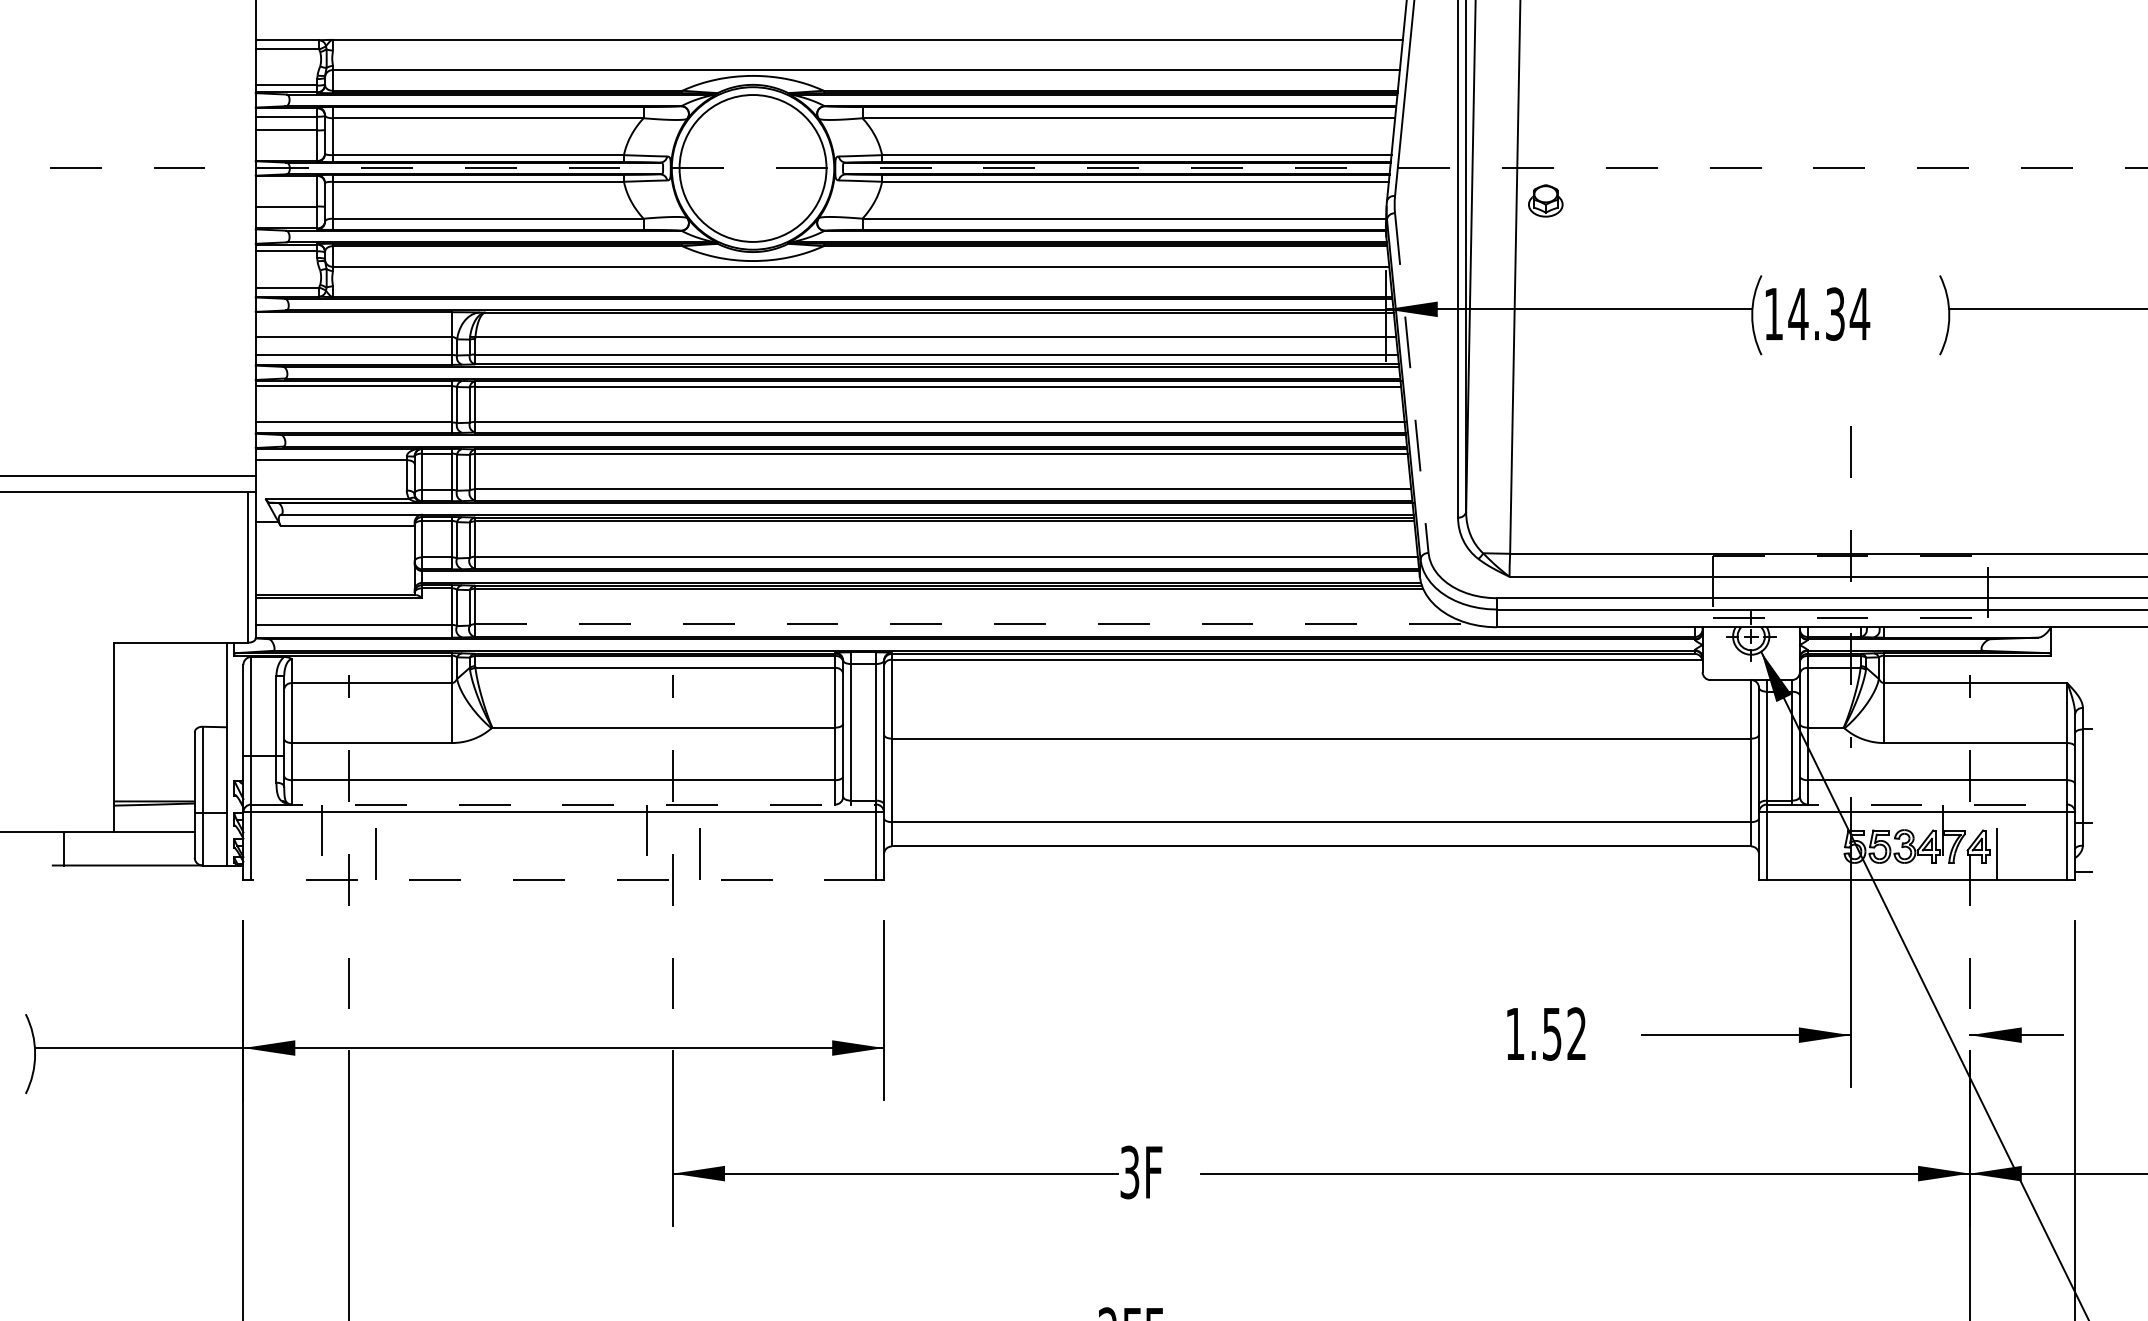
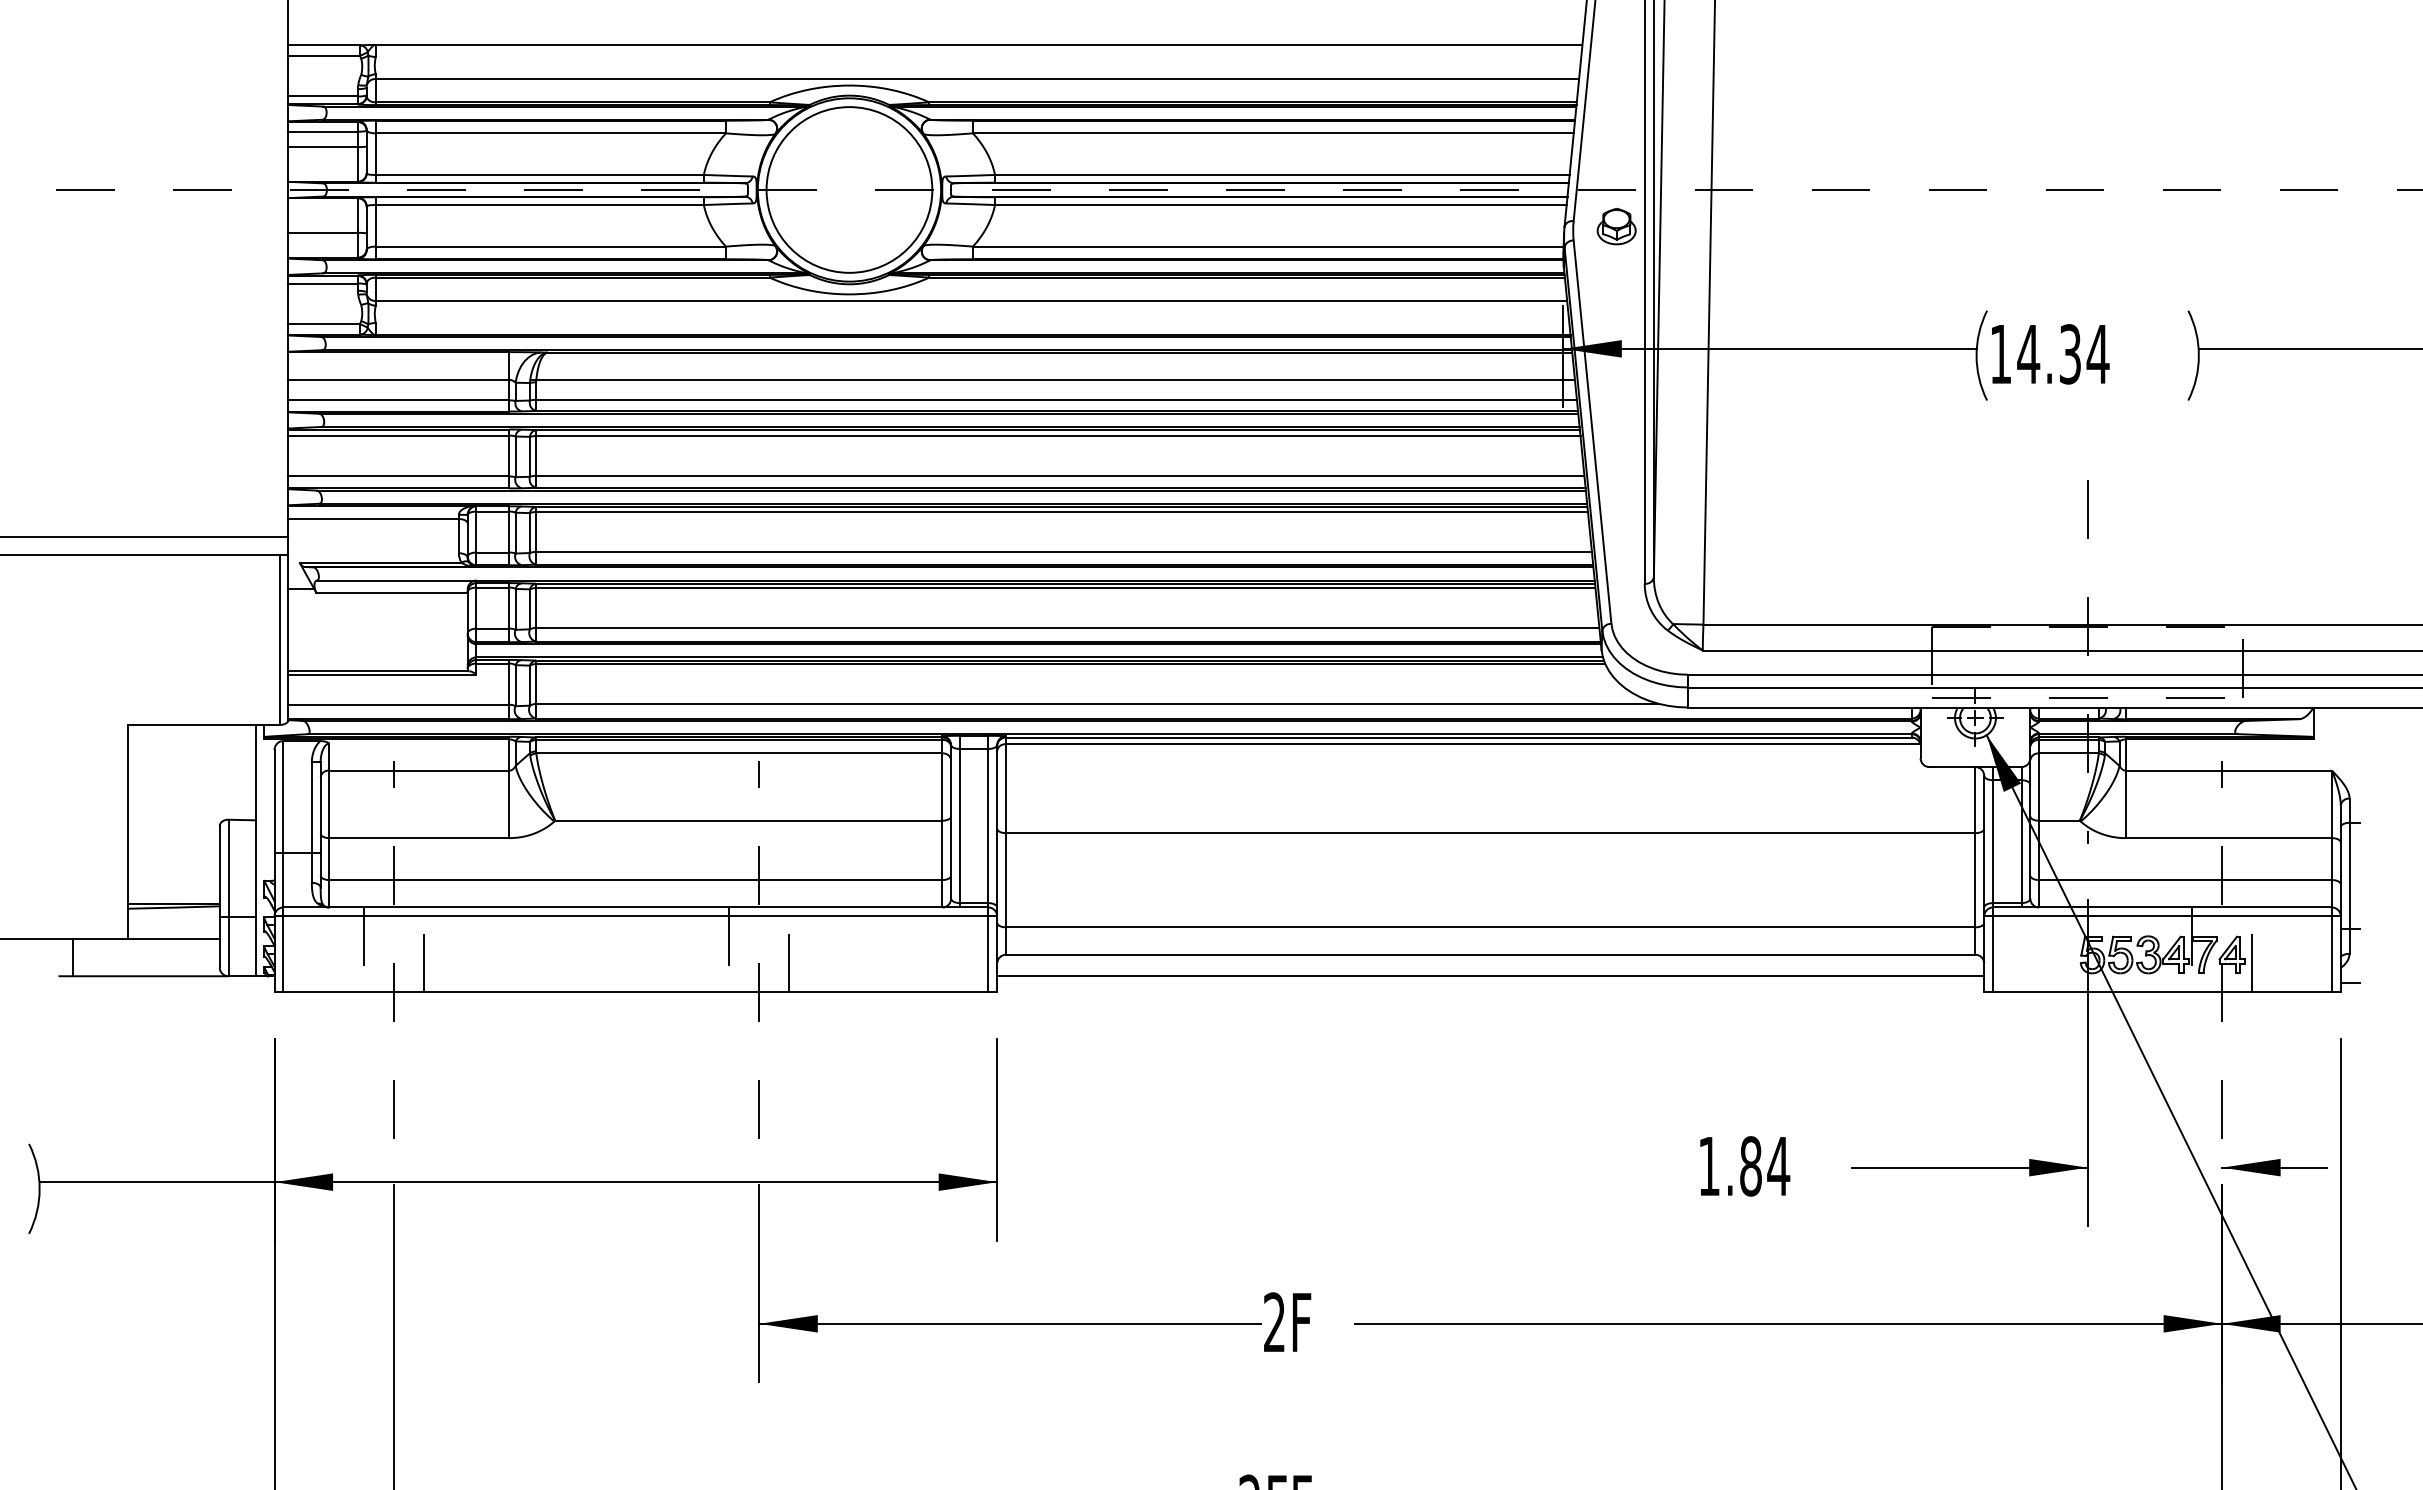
part: (1545, 200) -> (1616, 226), moved
line: (1411, 383) -> (1592, 432), dashed -> solid
line: (972, 623) -> (1097, 703), dashed -> solid
line: (563, 804) -> (635, 907), dashed -> solid
line: (1917, 804) -> (2162, 907), dashed -> solid
line: (1321, 865) -> (1490, 976), added
line: (563, 879) -> (635, 992), dashed -> solid
text: (1565, 1034) -> (1765, 1166), 1.52 -> 1.84
text: (1129, 1172) -> (1274, 1322), 3F -> 2F

